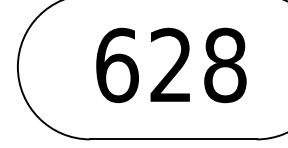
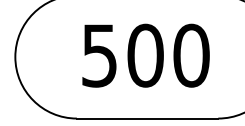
text: (171, 65) -> (145, 55), 628 -> 500

